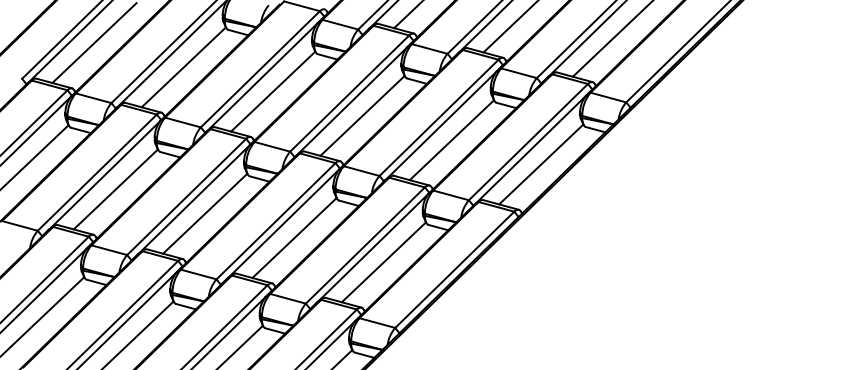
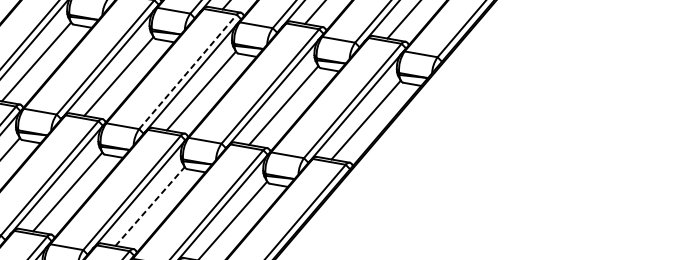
line: (350, 93) -> (188, 71), solid -> dashed
line: (294, 237) -> (150, 206), solid -> dashed

